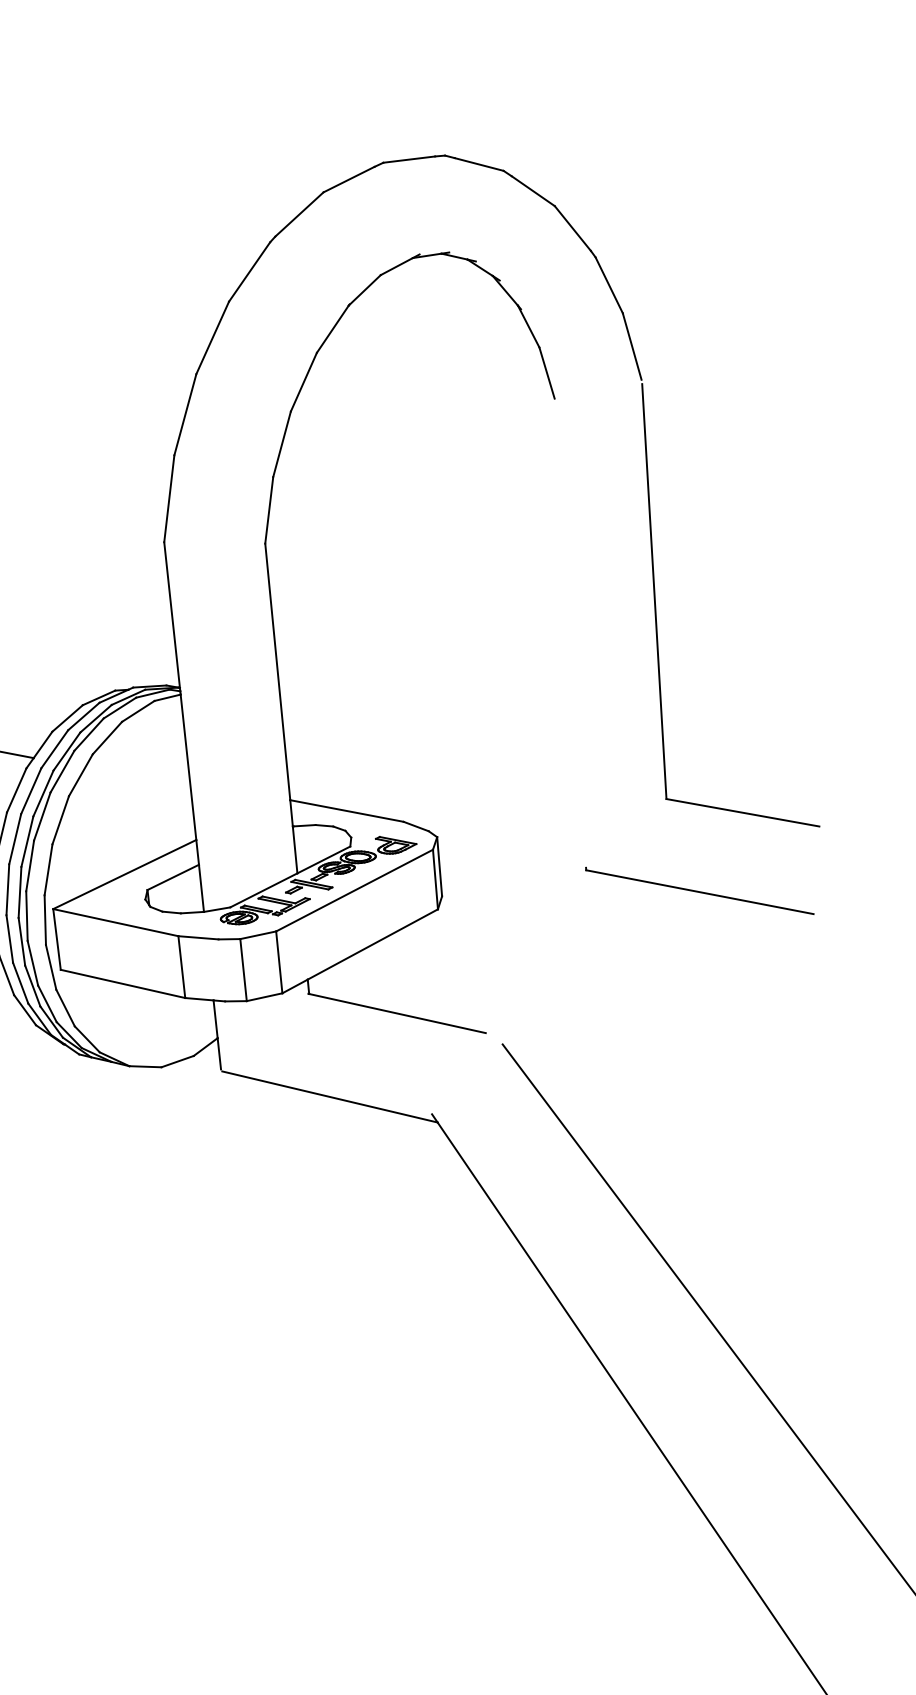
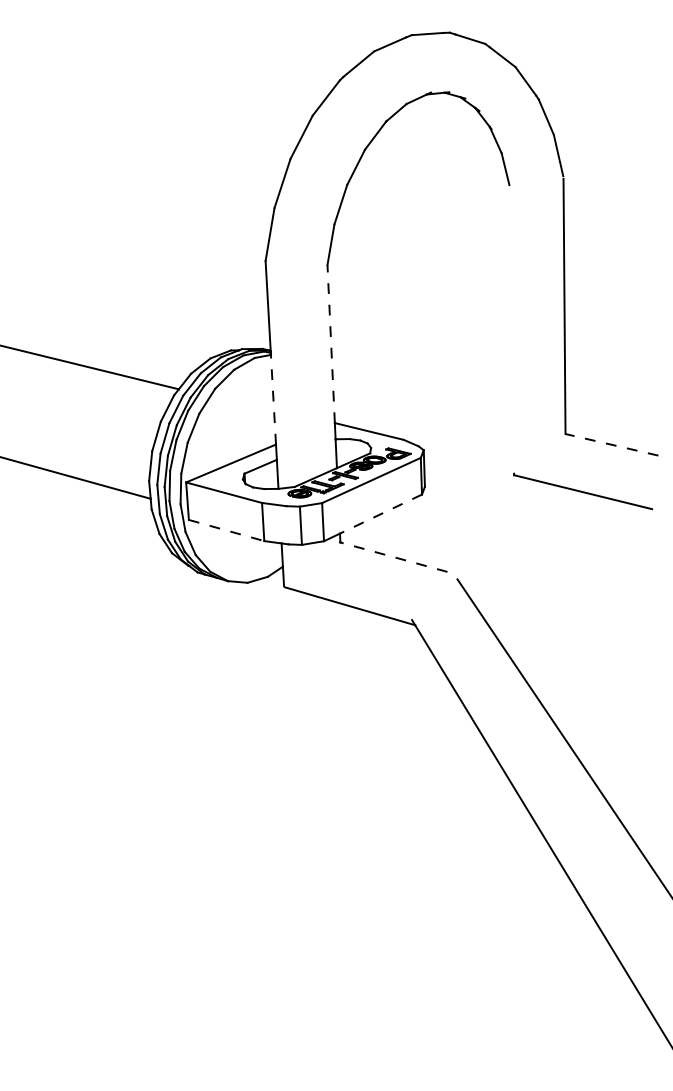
line: (278, 671) -> (331, 343), solid -> dashed
line: (188, 766) -> (273, 399), solid -> dashed
line: (742, 812) -> (611, 444), solid -> dashed
line: (372, 945) -> (380, 514), solid -> dashed
line: (124, 983) -> (227, 530), solid -> dashed
line: (396, 1014) -> (393, 557), solid -> dashed

